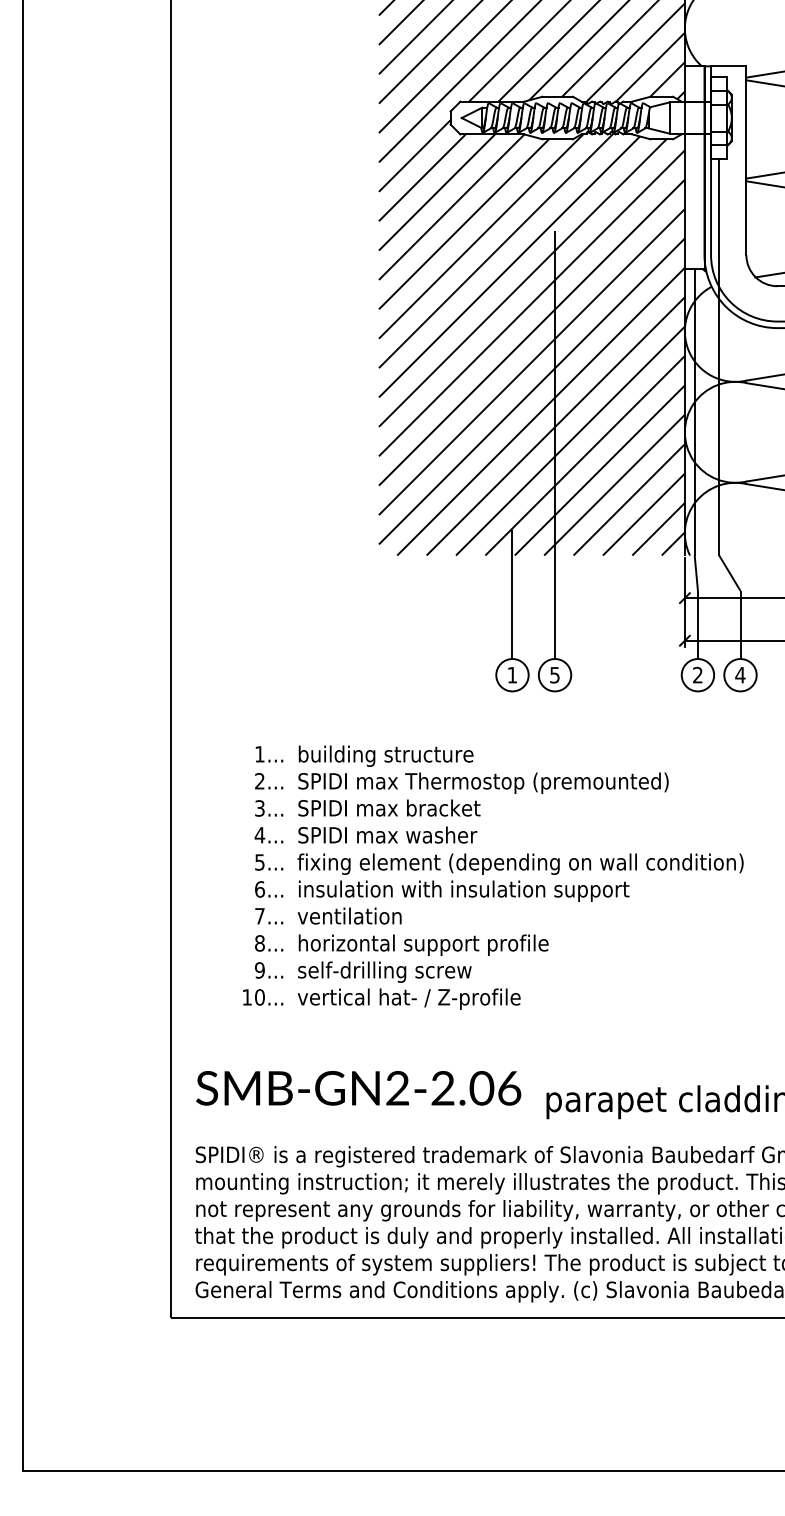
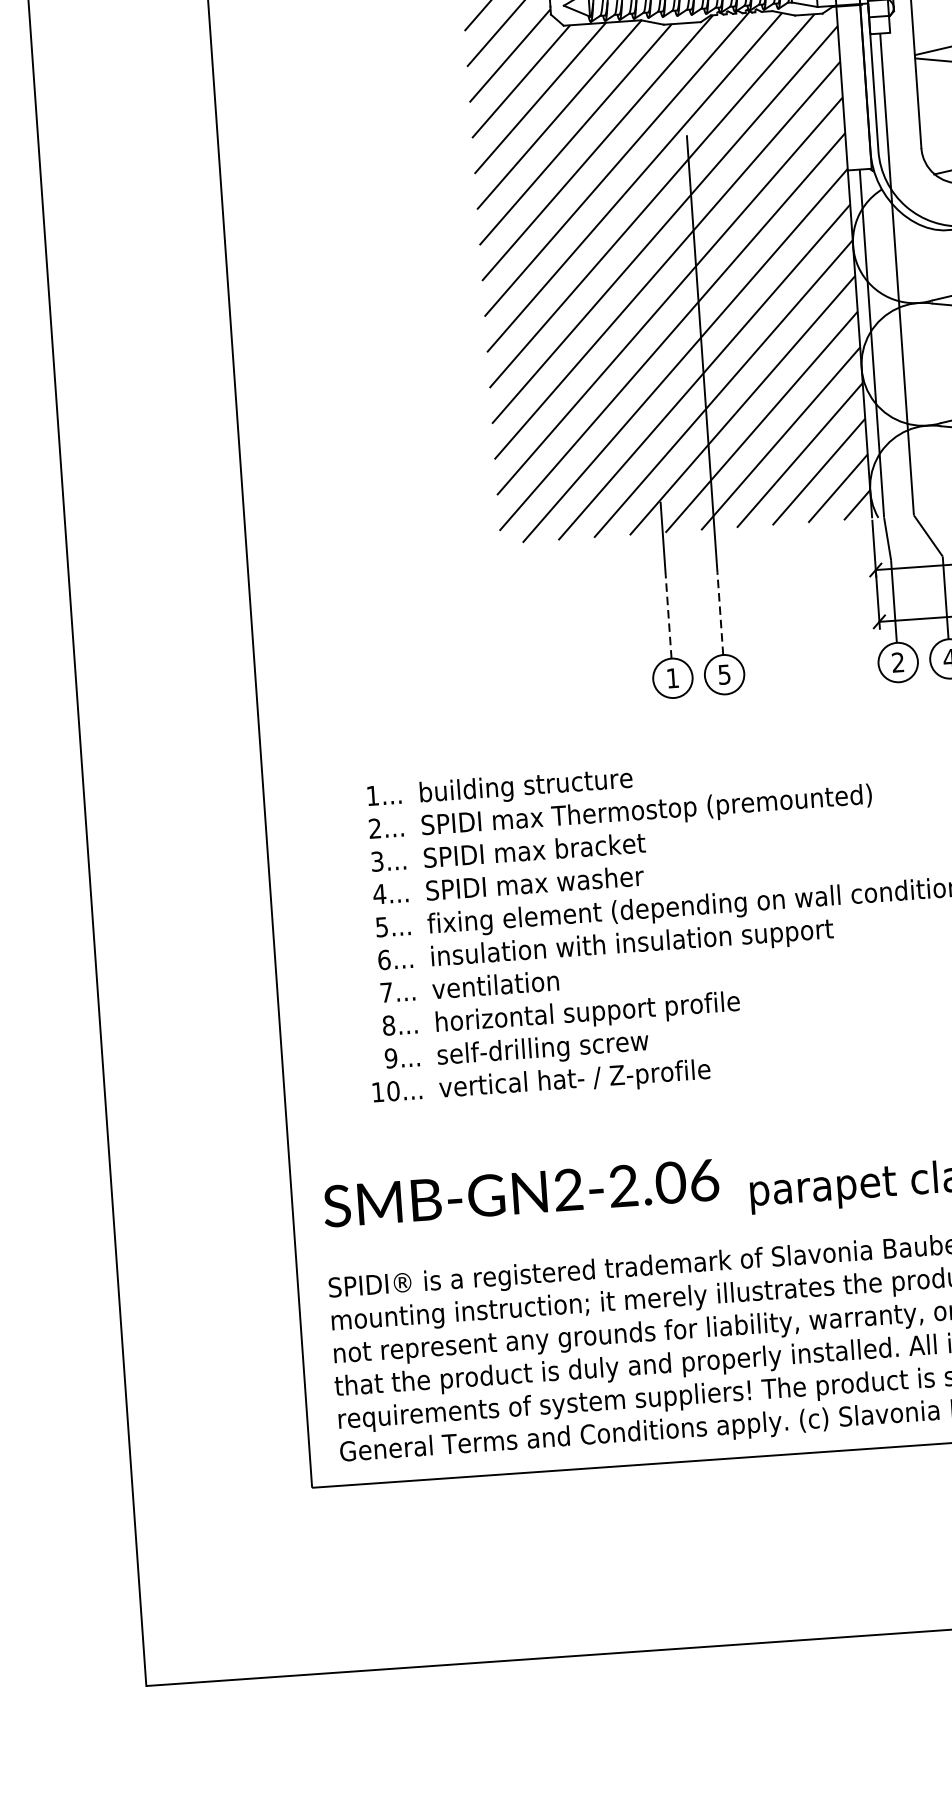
line: (512, 624) -> (668, 616), solid -> dashed
line: (555, 624) -> (720, 613), solid -> dashed

